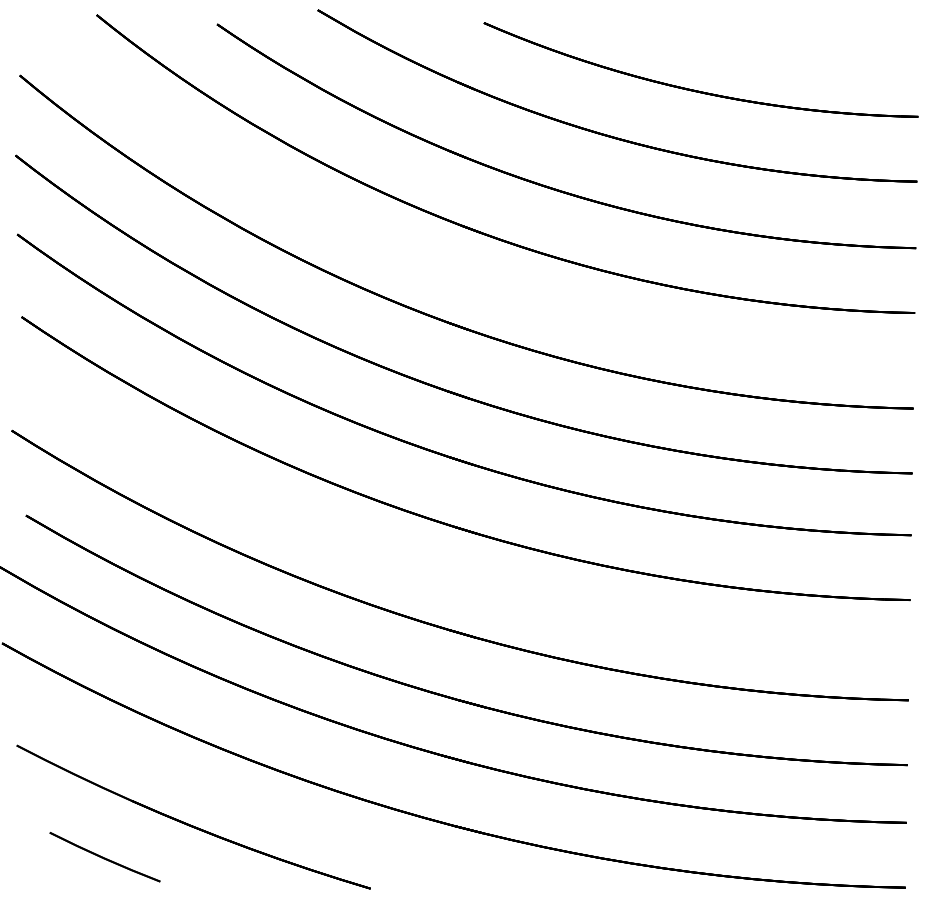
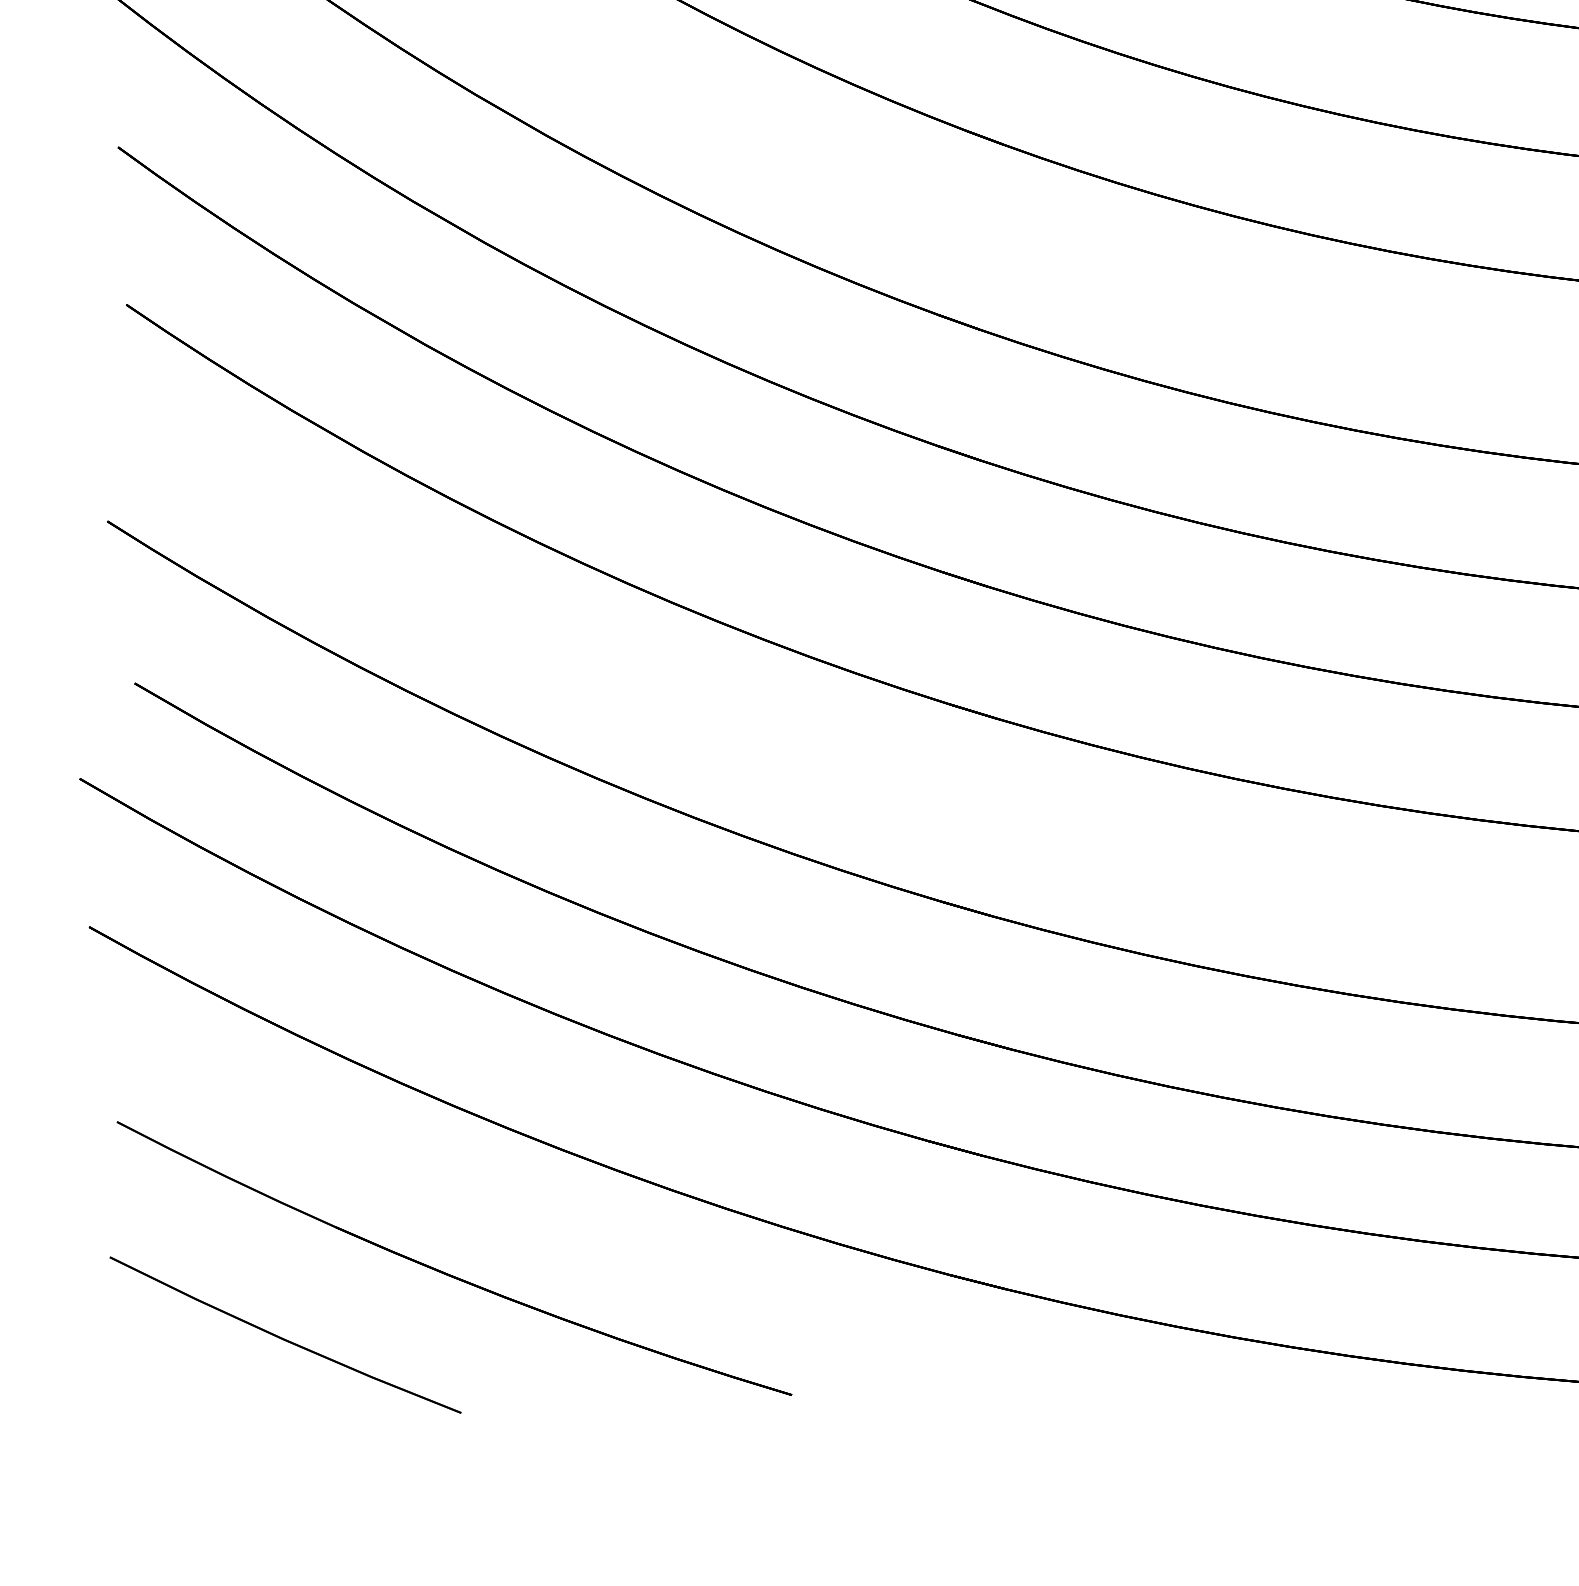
part: (104, 856) -> (284, 1333), size x1.67

